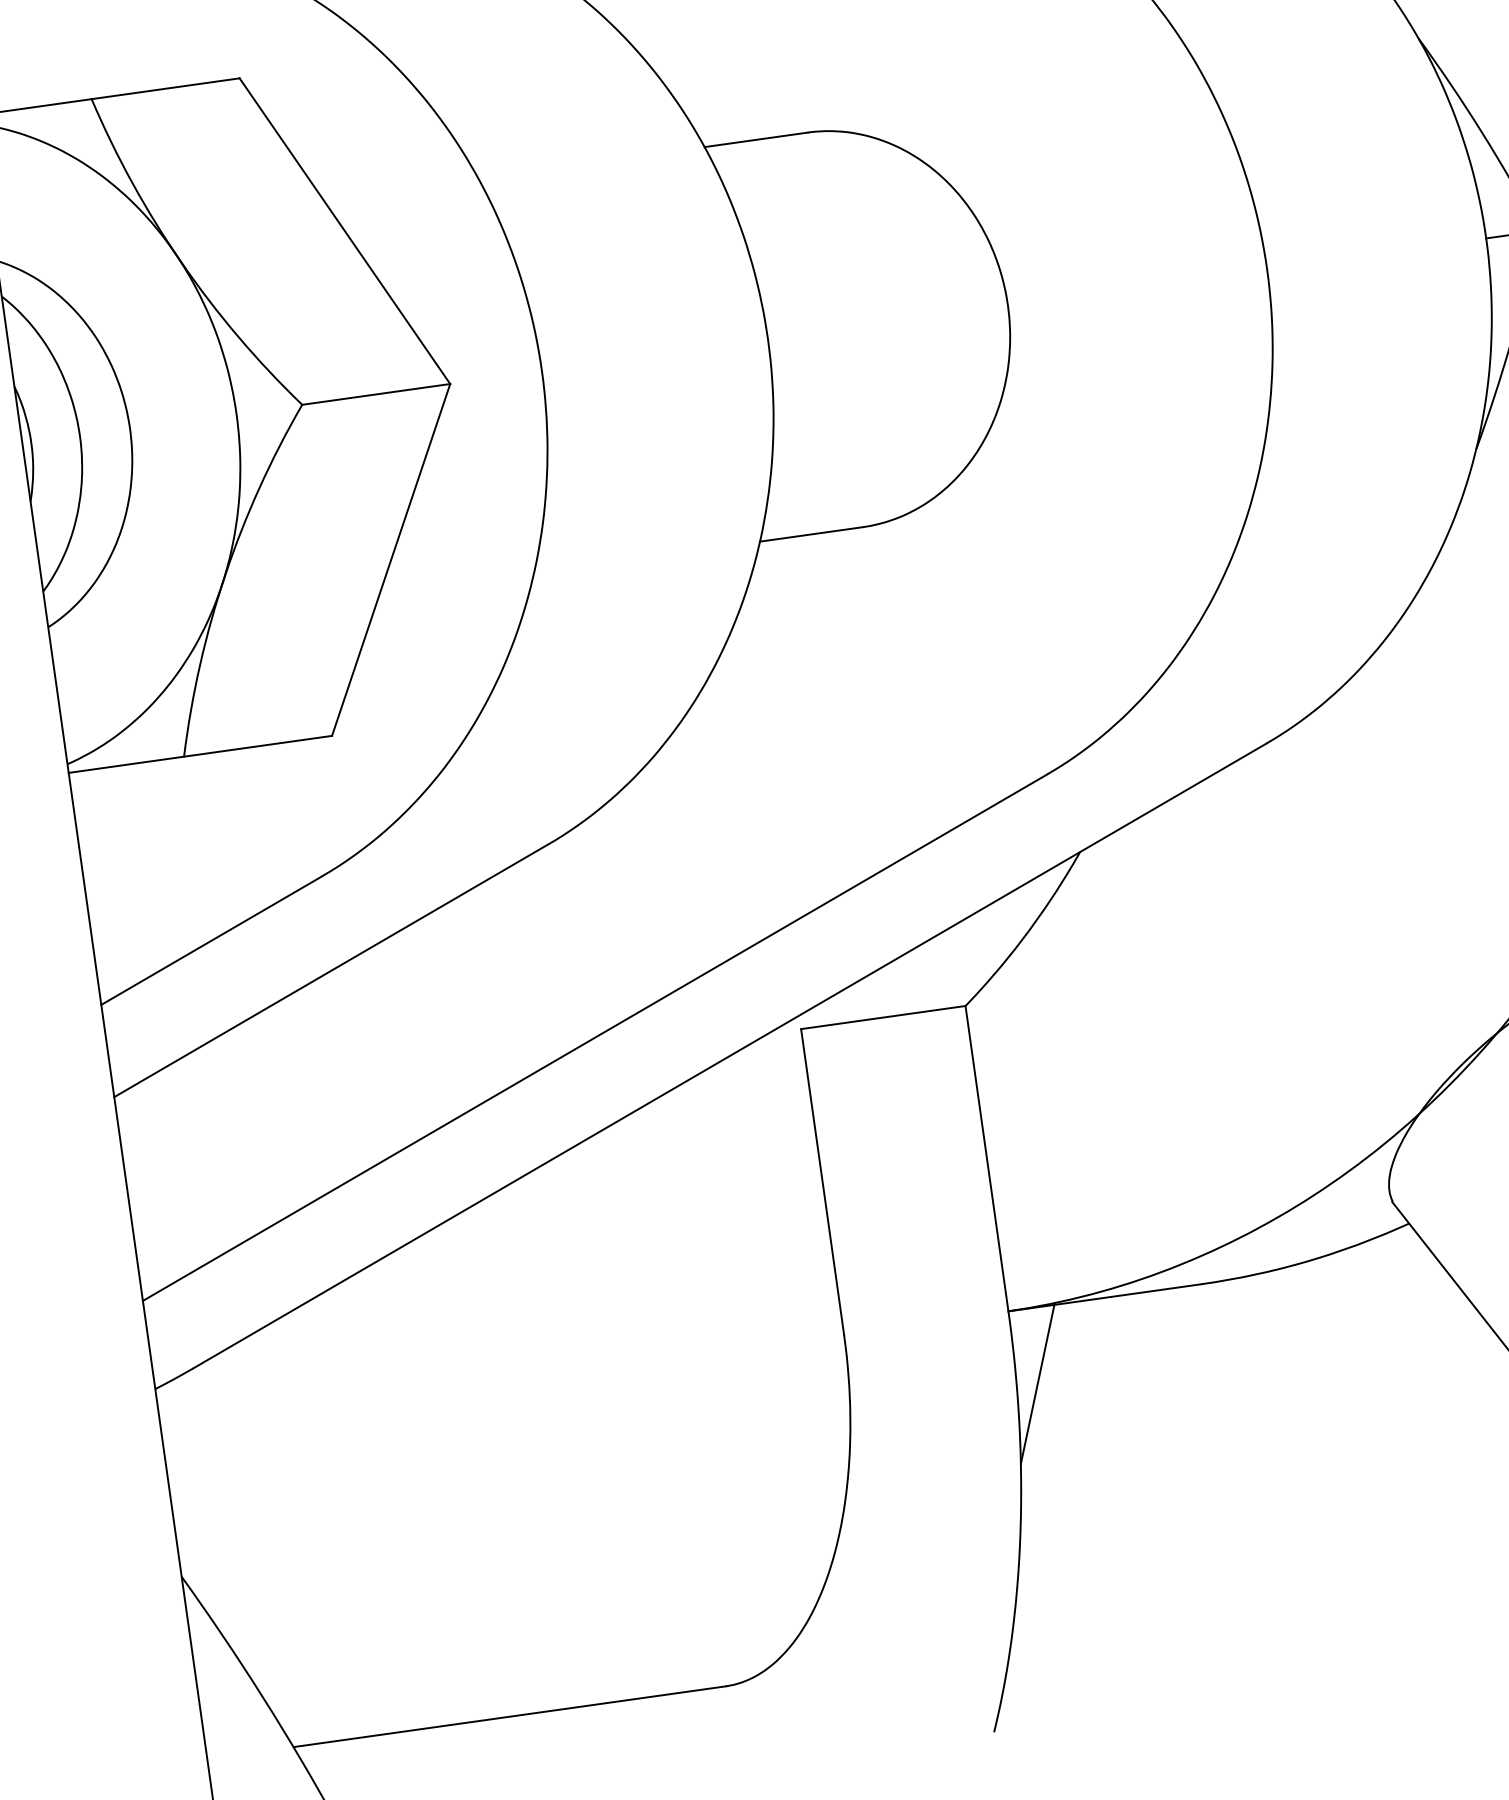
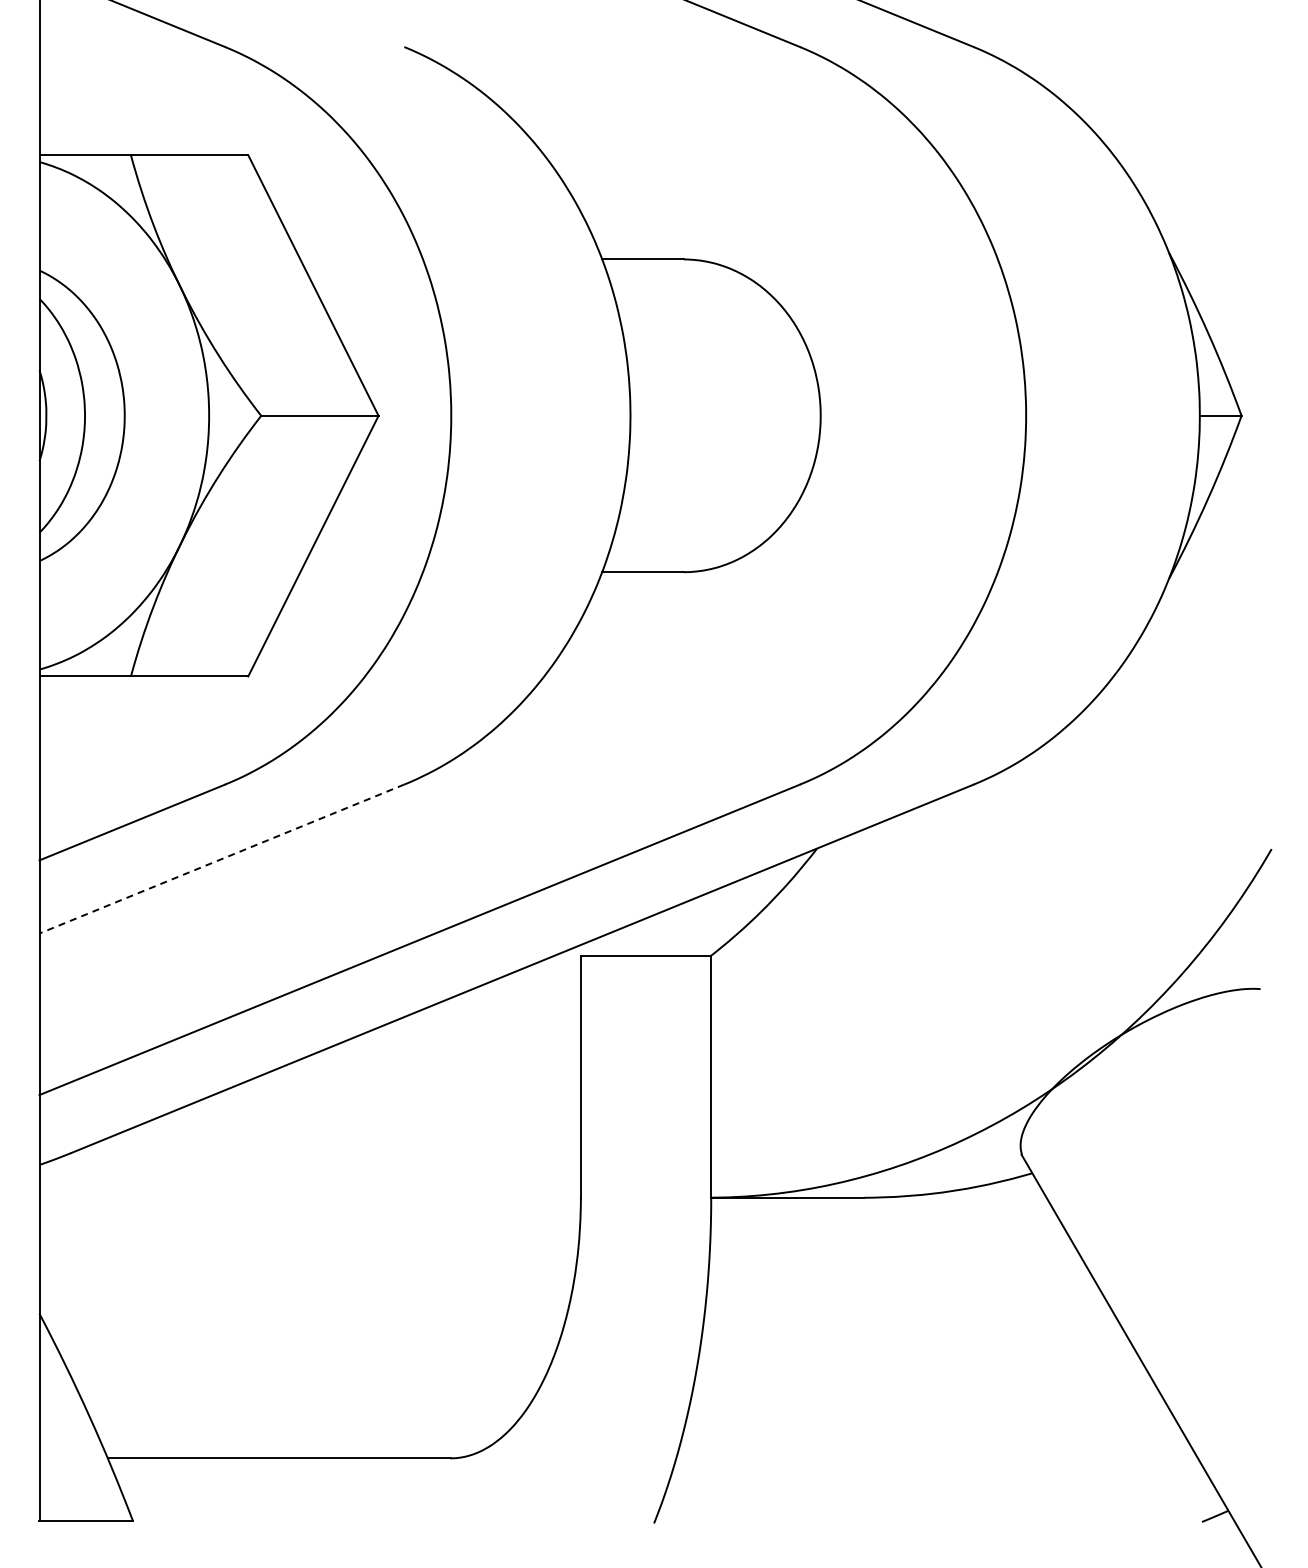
line: (330, 971) -> (221, 859), solid -> dashed
line: (1038, 1382) -> (726, 1256), removed

